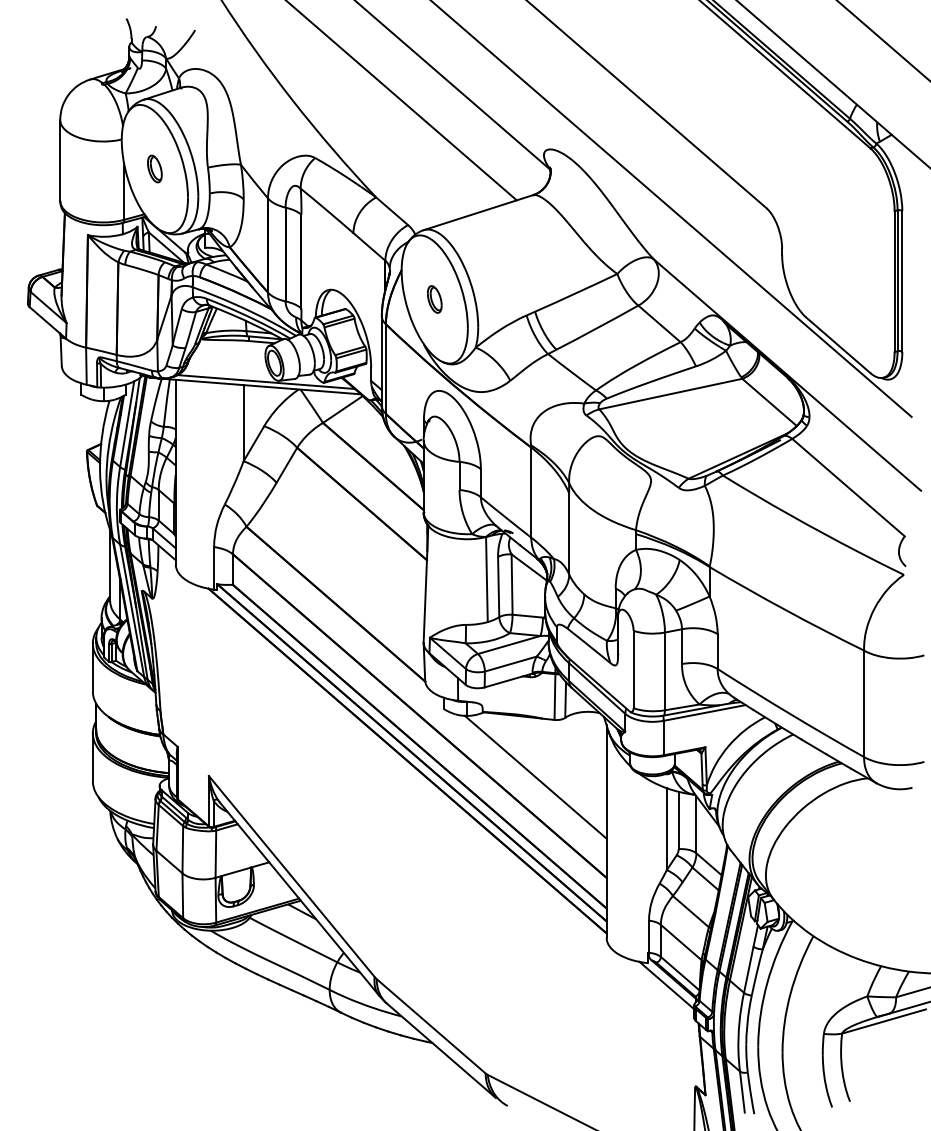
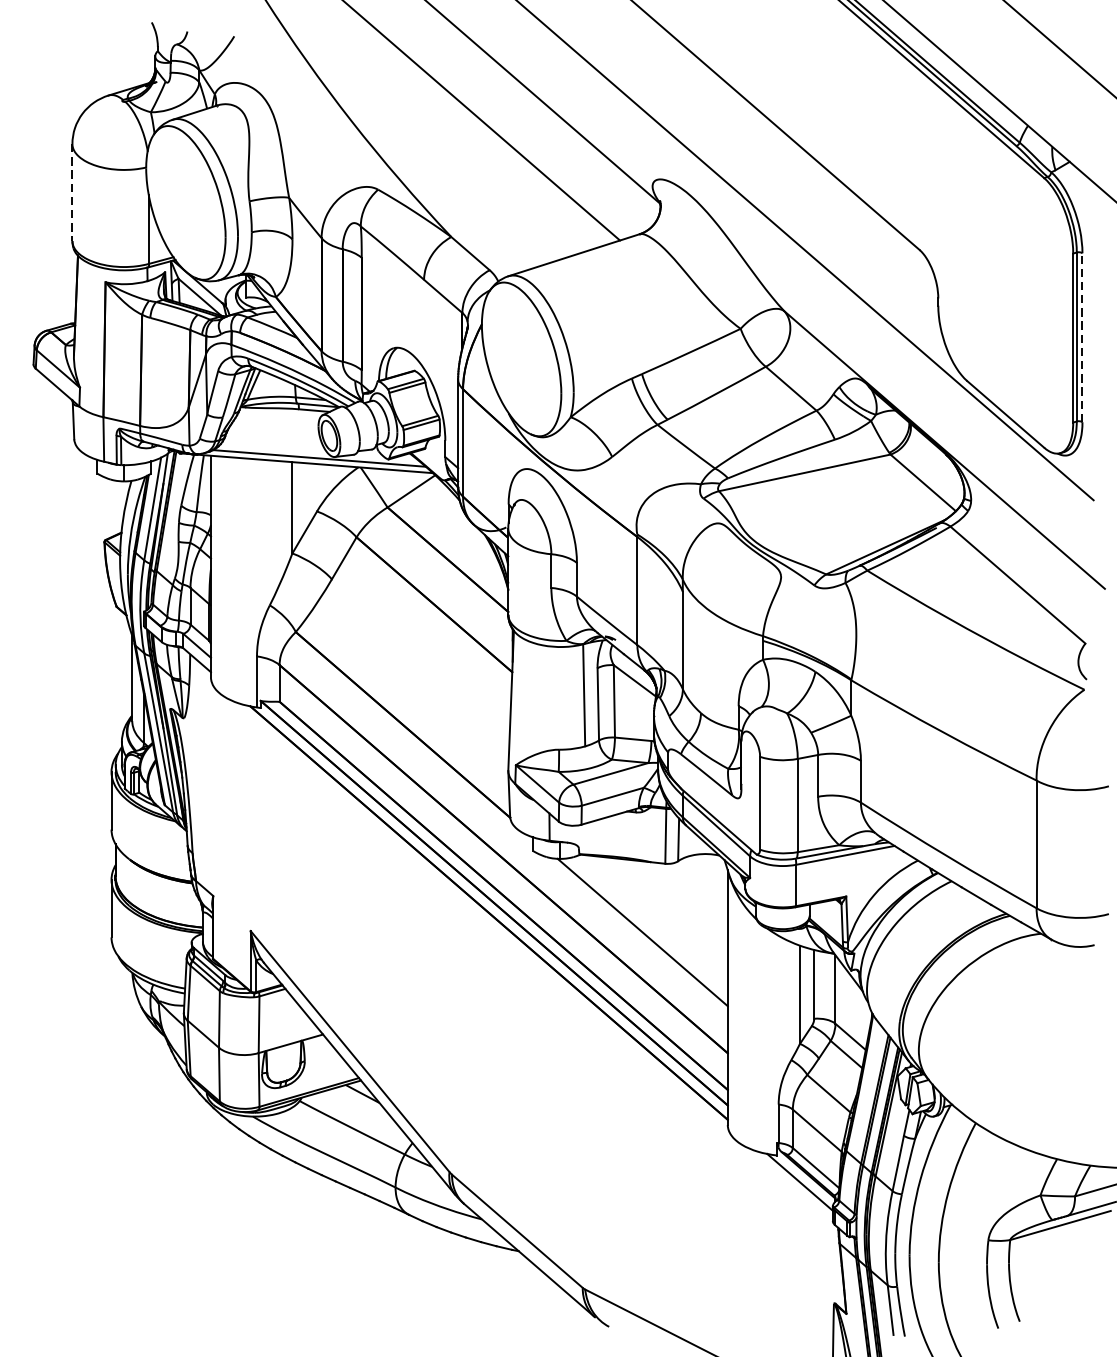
line: (60, 160) -> (72, 192), solid -> dashed
part: (154, 168) -> (185, 202), removed
line: (902, 280) -> (1082, 336), solid -> dashed
part: (434, 299) -> (521, 359), removed

